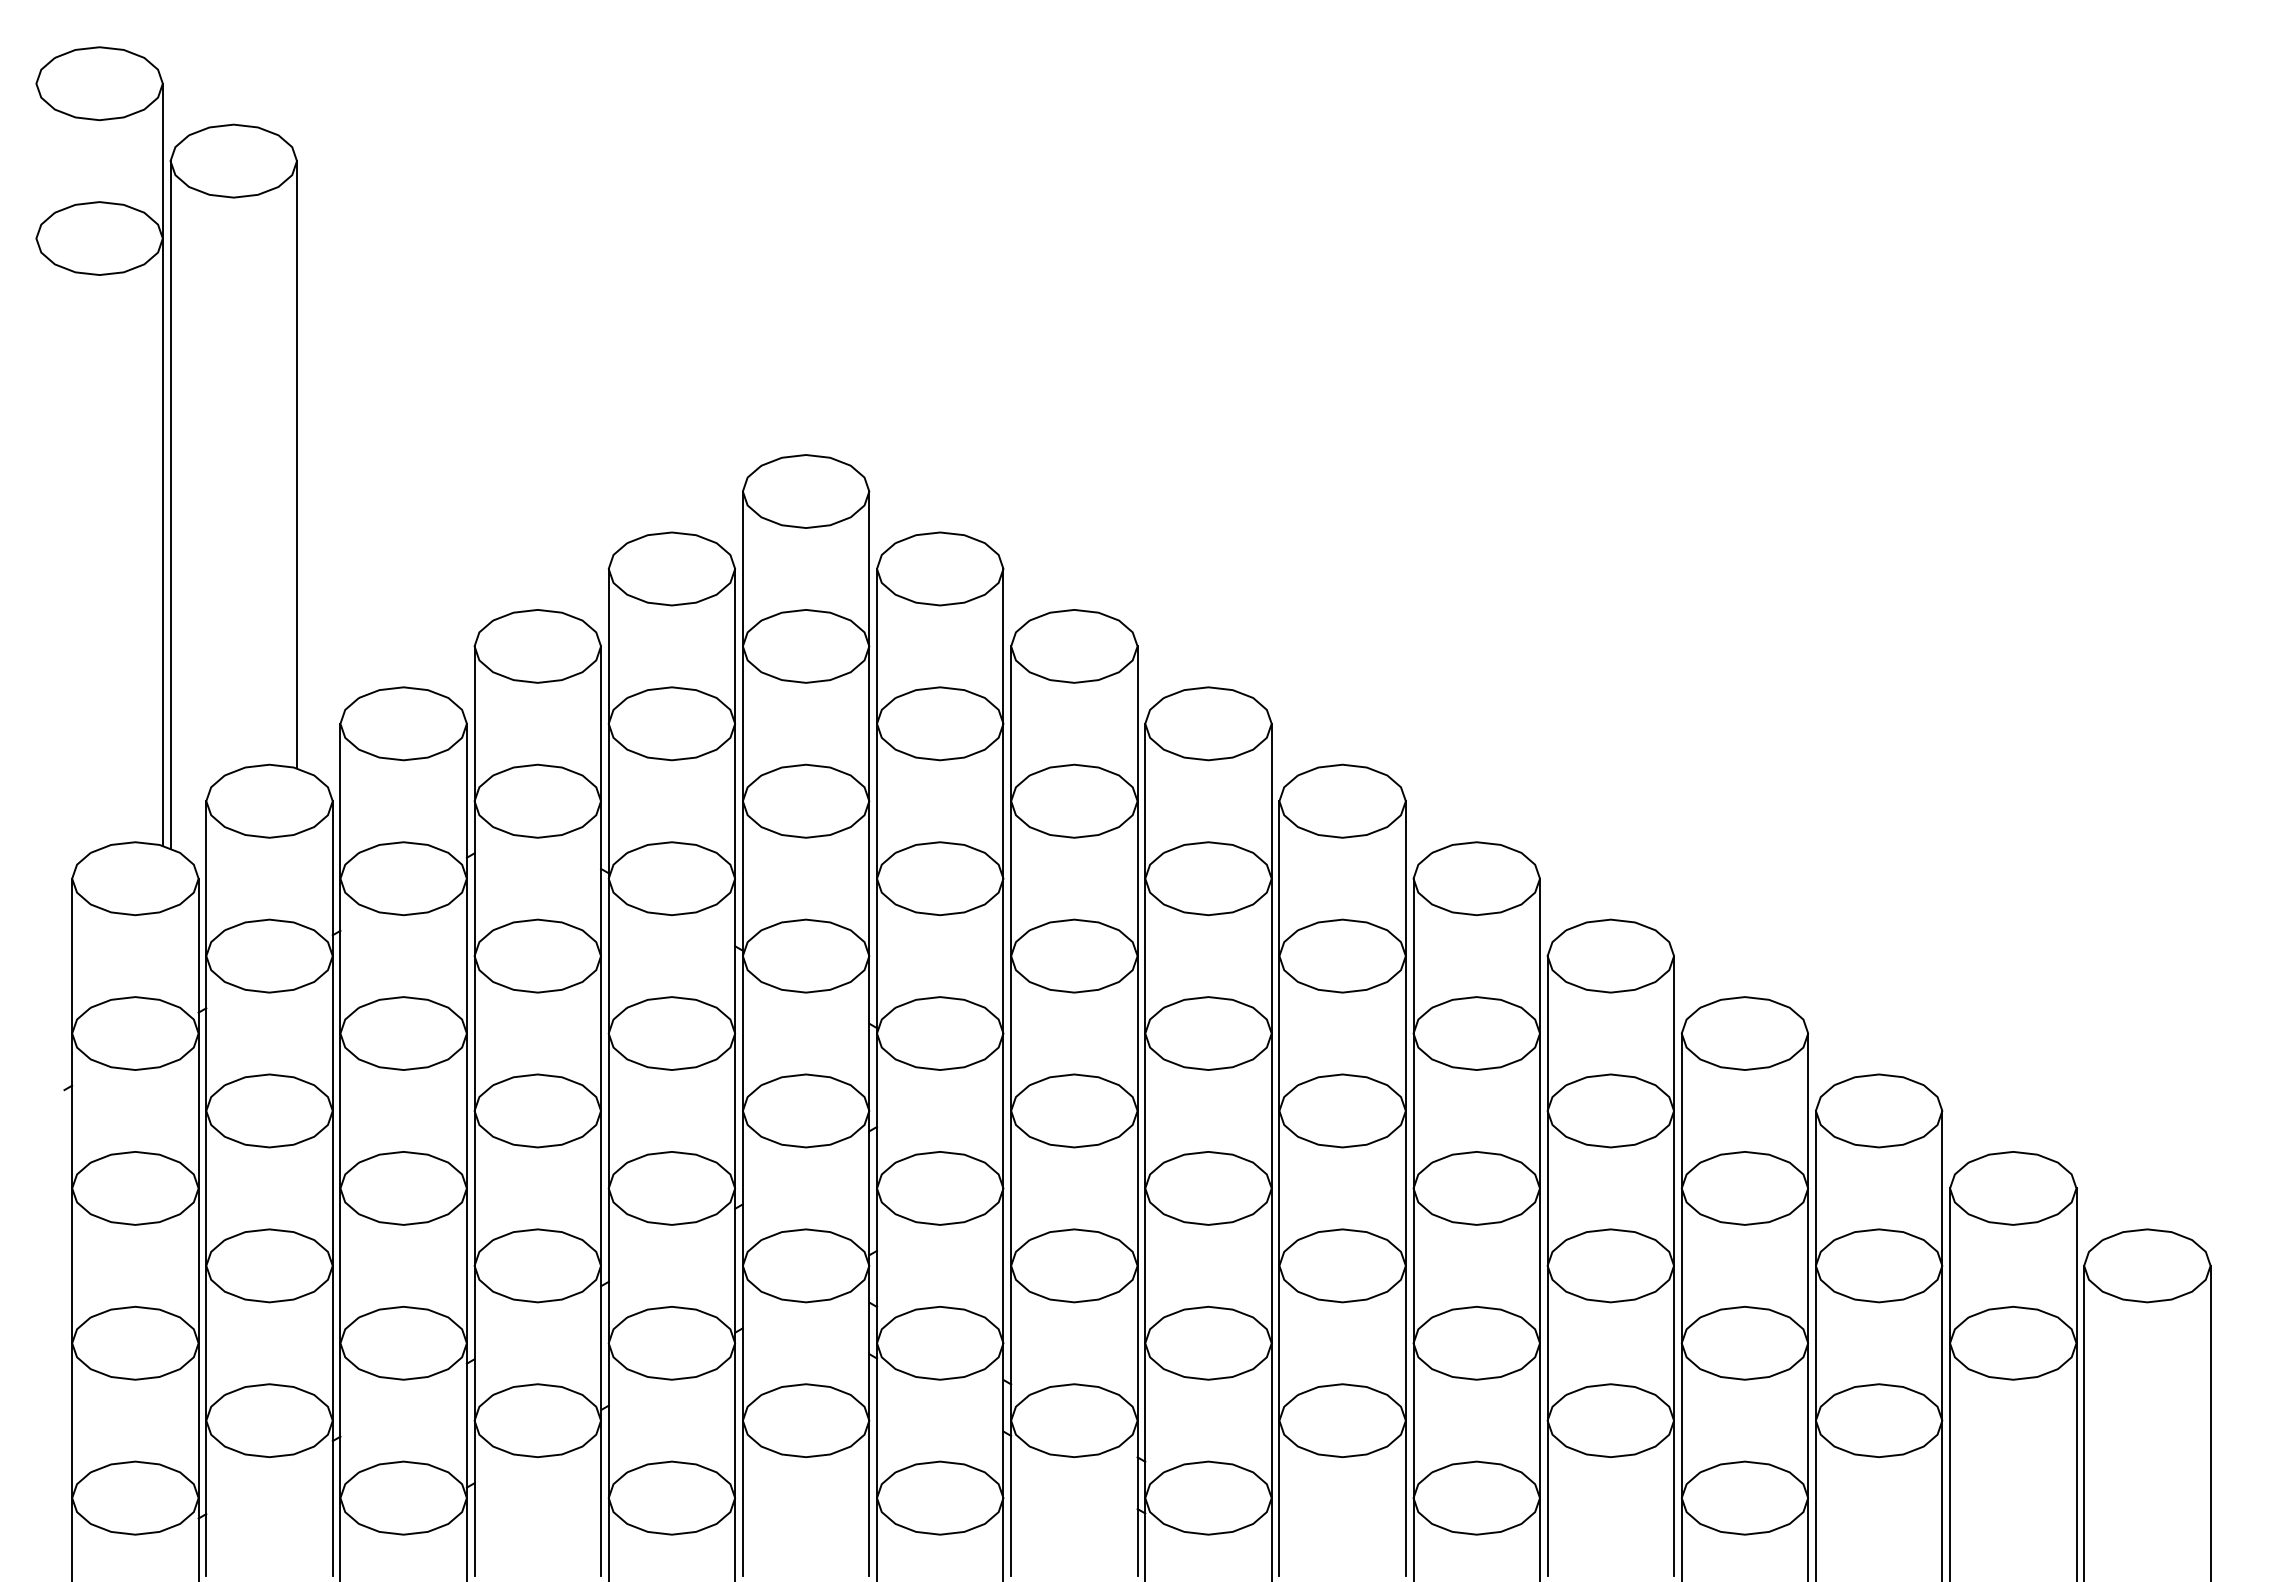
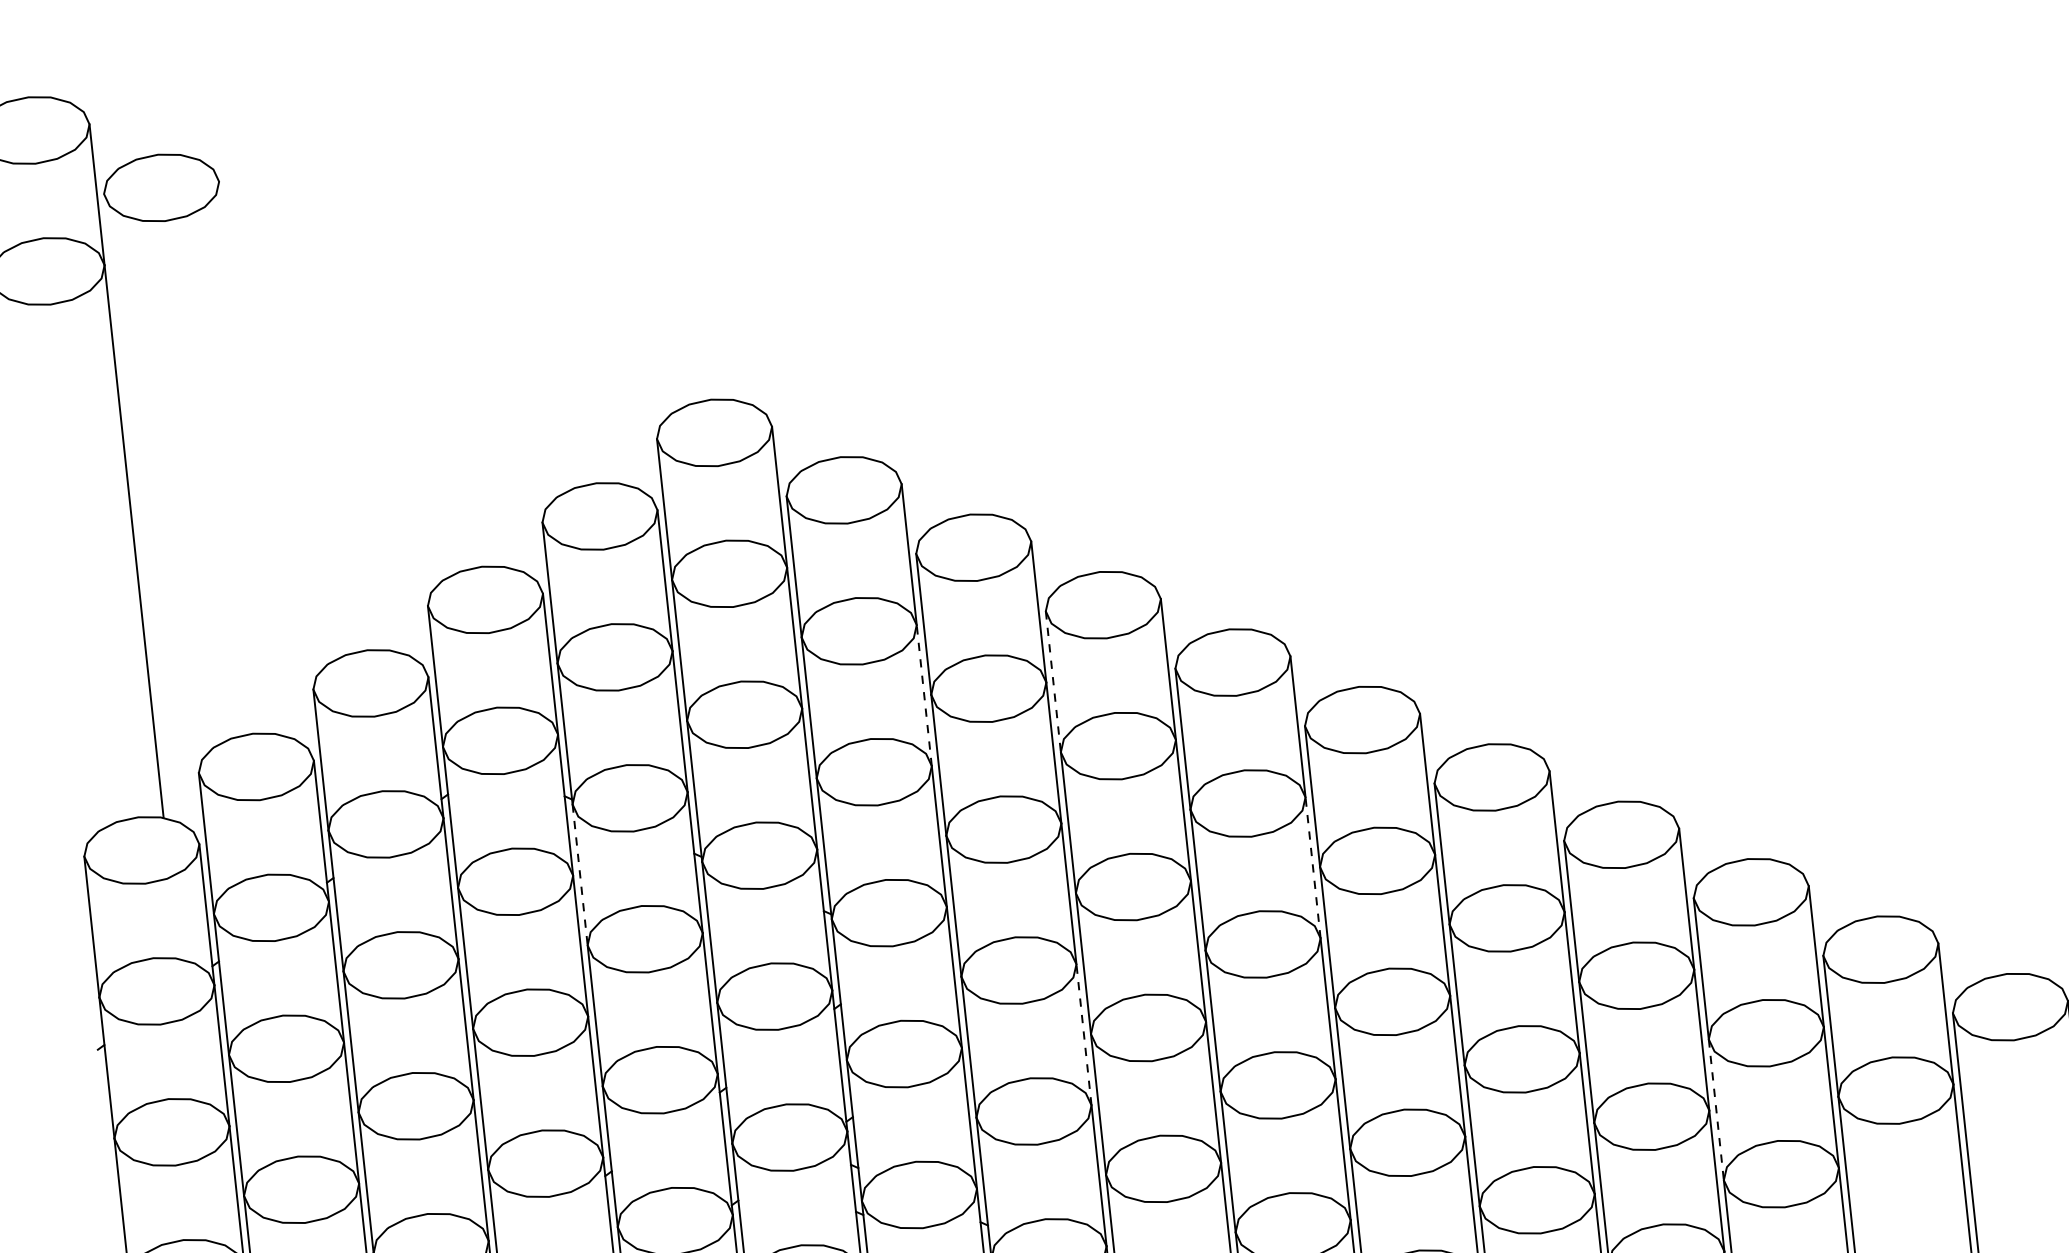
line: (297, 464) -> (249, 457), removed
line: (170, 504) -> (137, 506), removed
line: (1003, 800) -> (924, 694), solid -> dashed
line: (1145, 801) -> (1053, 681), solid -> dashed
line: (608, 956) -> (579, 875), solid -> dashed
line: (1405, 1033) -> (1312, 867), solid -> dashed
line: (1137, 1187) -> (1083, 1034), solid -> dashed
line: (1815, 1343) -> (1715, 1110), solid -> dashed

